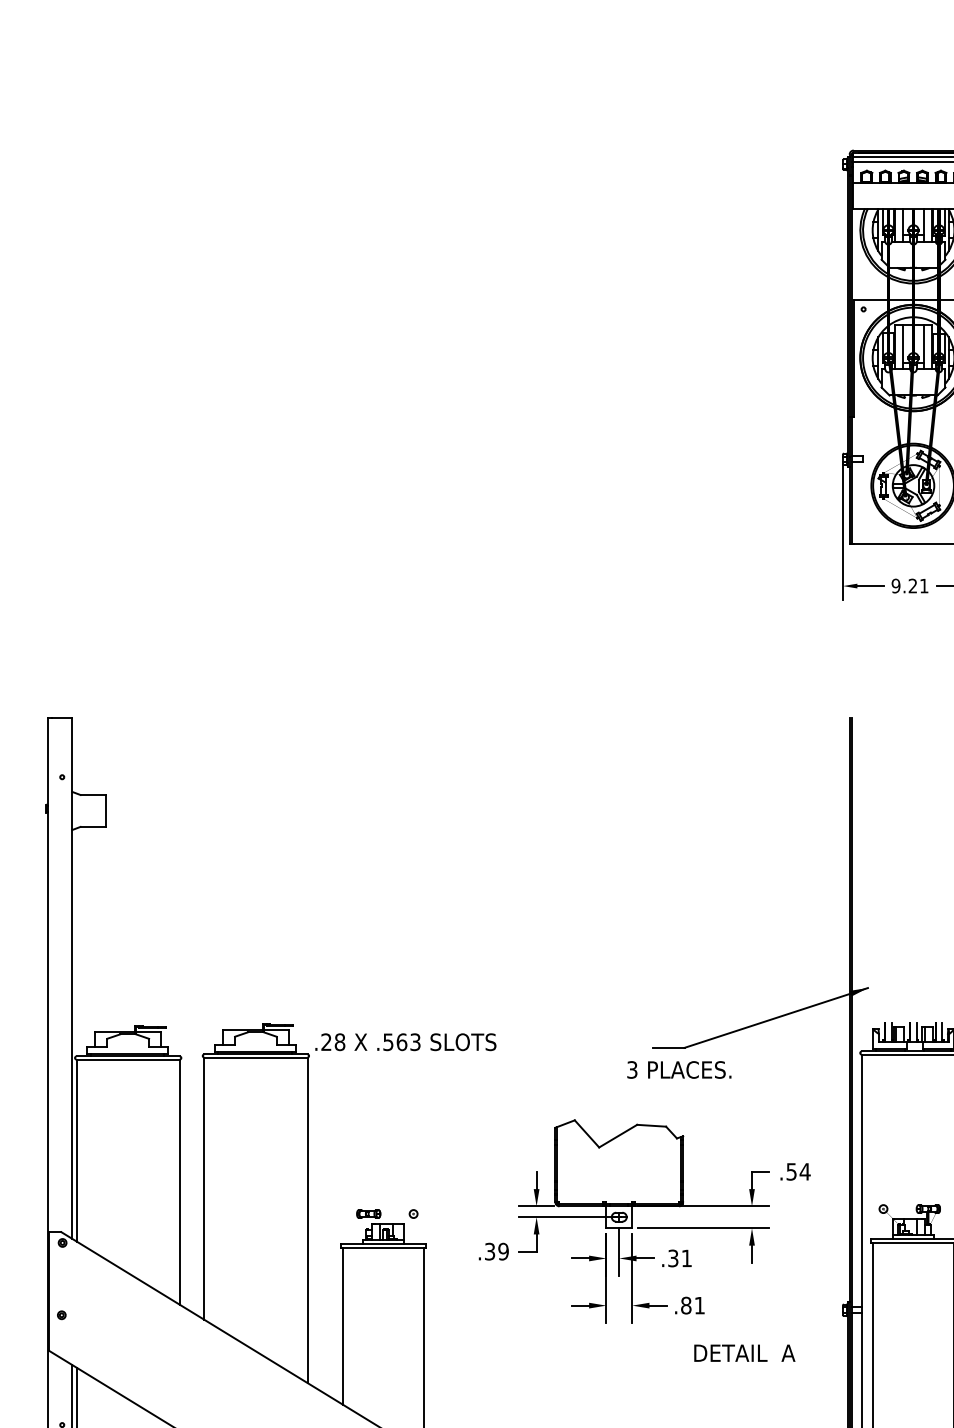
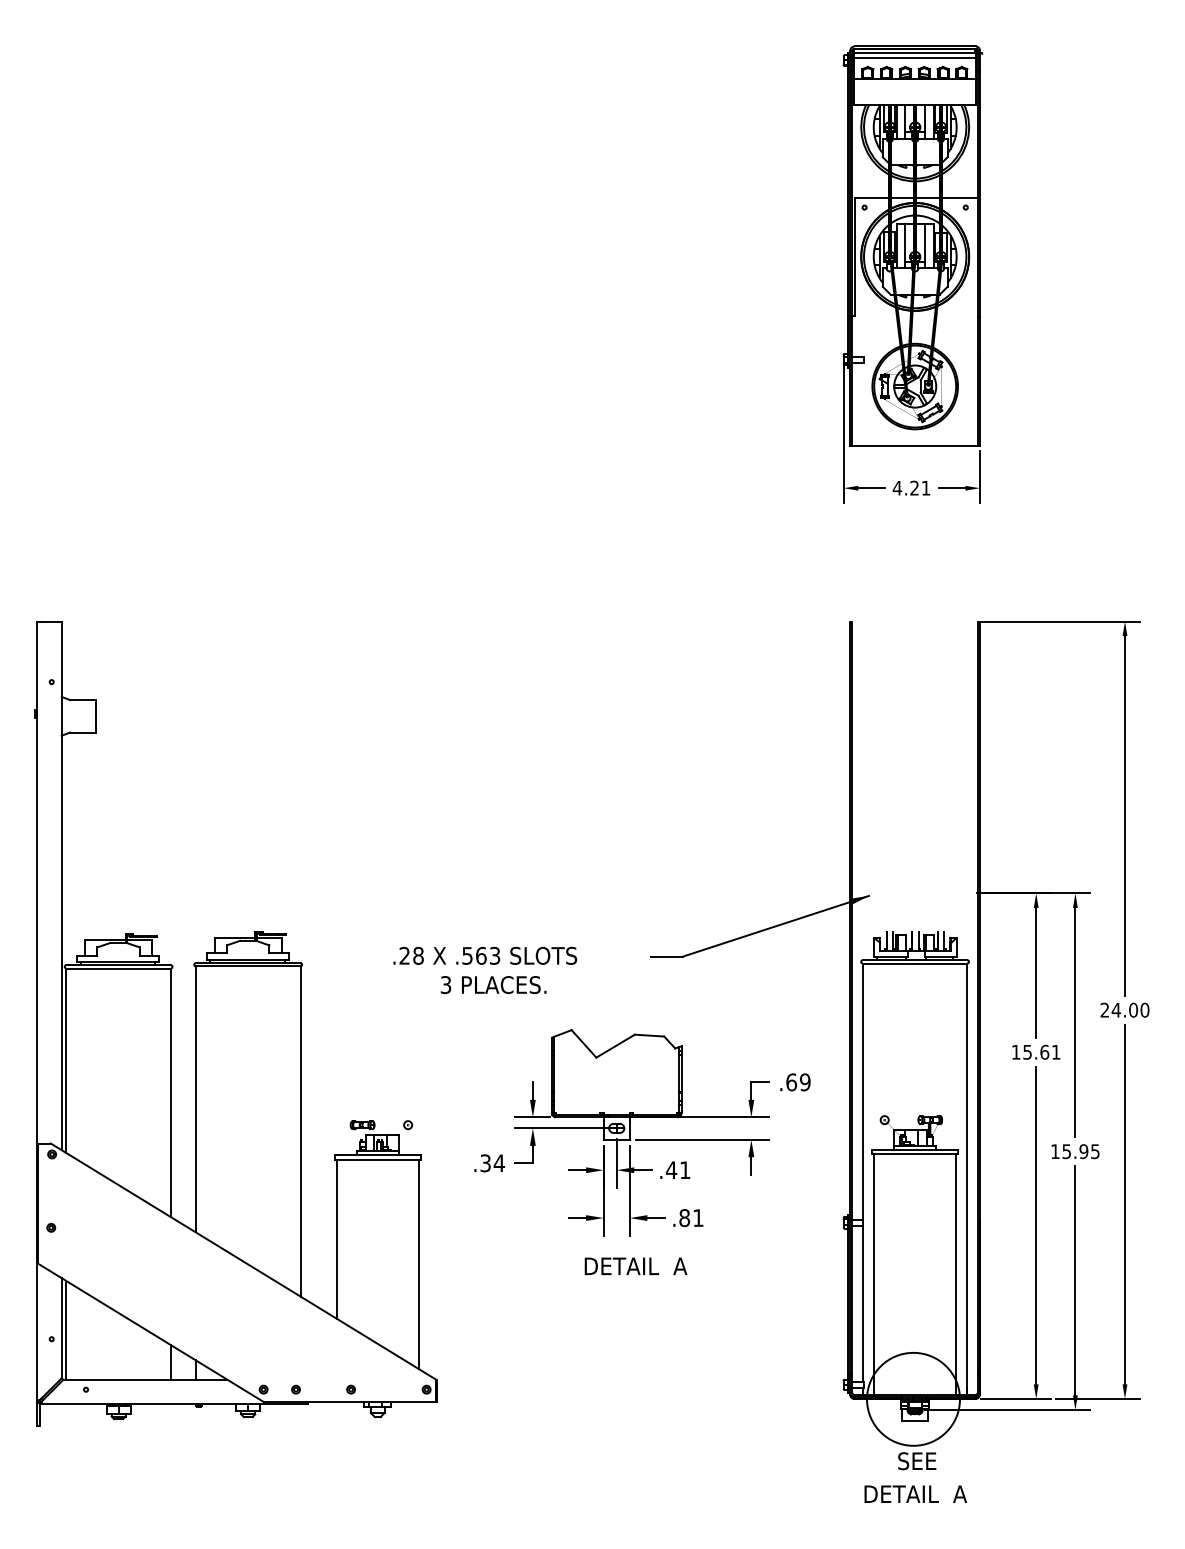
text: (896, 585) -> (897, 487), 9.21 -> 4.21
text: (406, 1041) -> (485, 955), moved
text: (679, 1069) -> (493, 984), moved
text: (798, 1171) -> (798, 1082), .54 -> .69
text: (503, 1251) -> (499, 1163), .39 -> .34
text: (673, 1258) -> (671, 1170), .31 -> .41
text: (744, 1352) -> (635, 1265), moved

